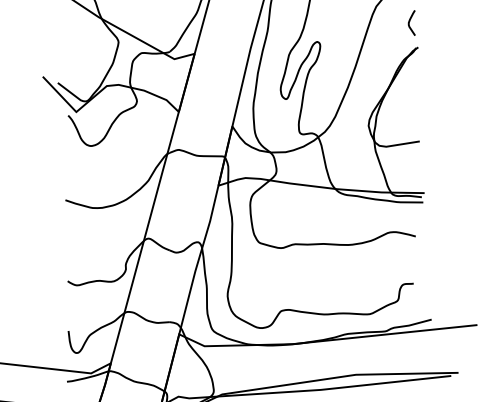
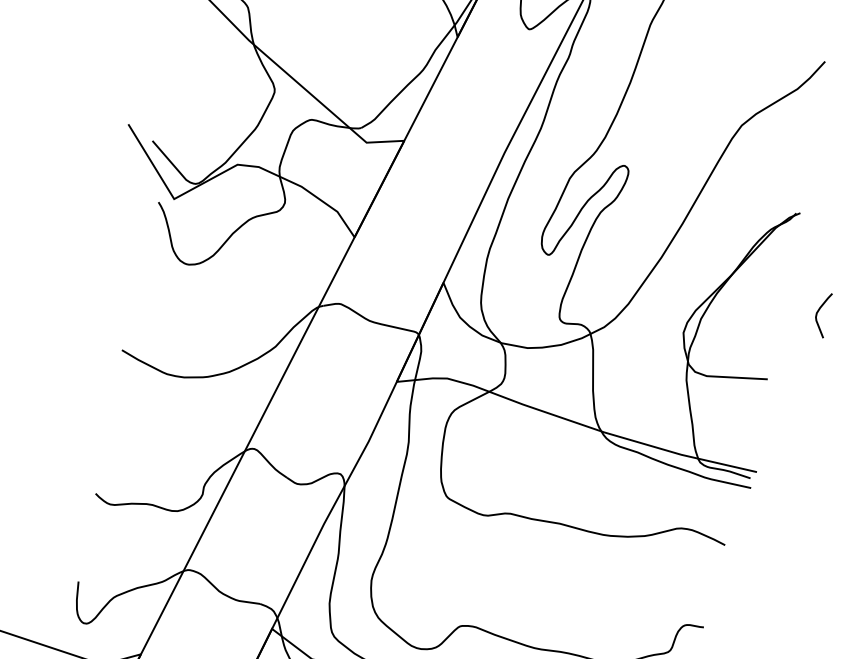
curve: (410, 21) -> (820, 311), moved

